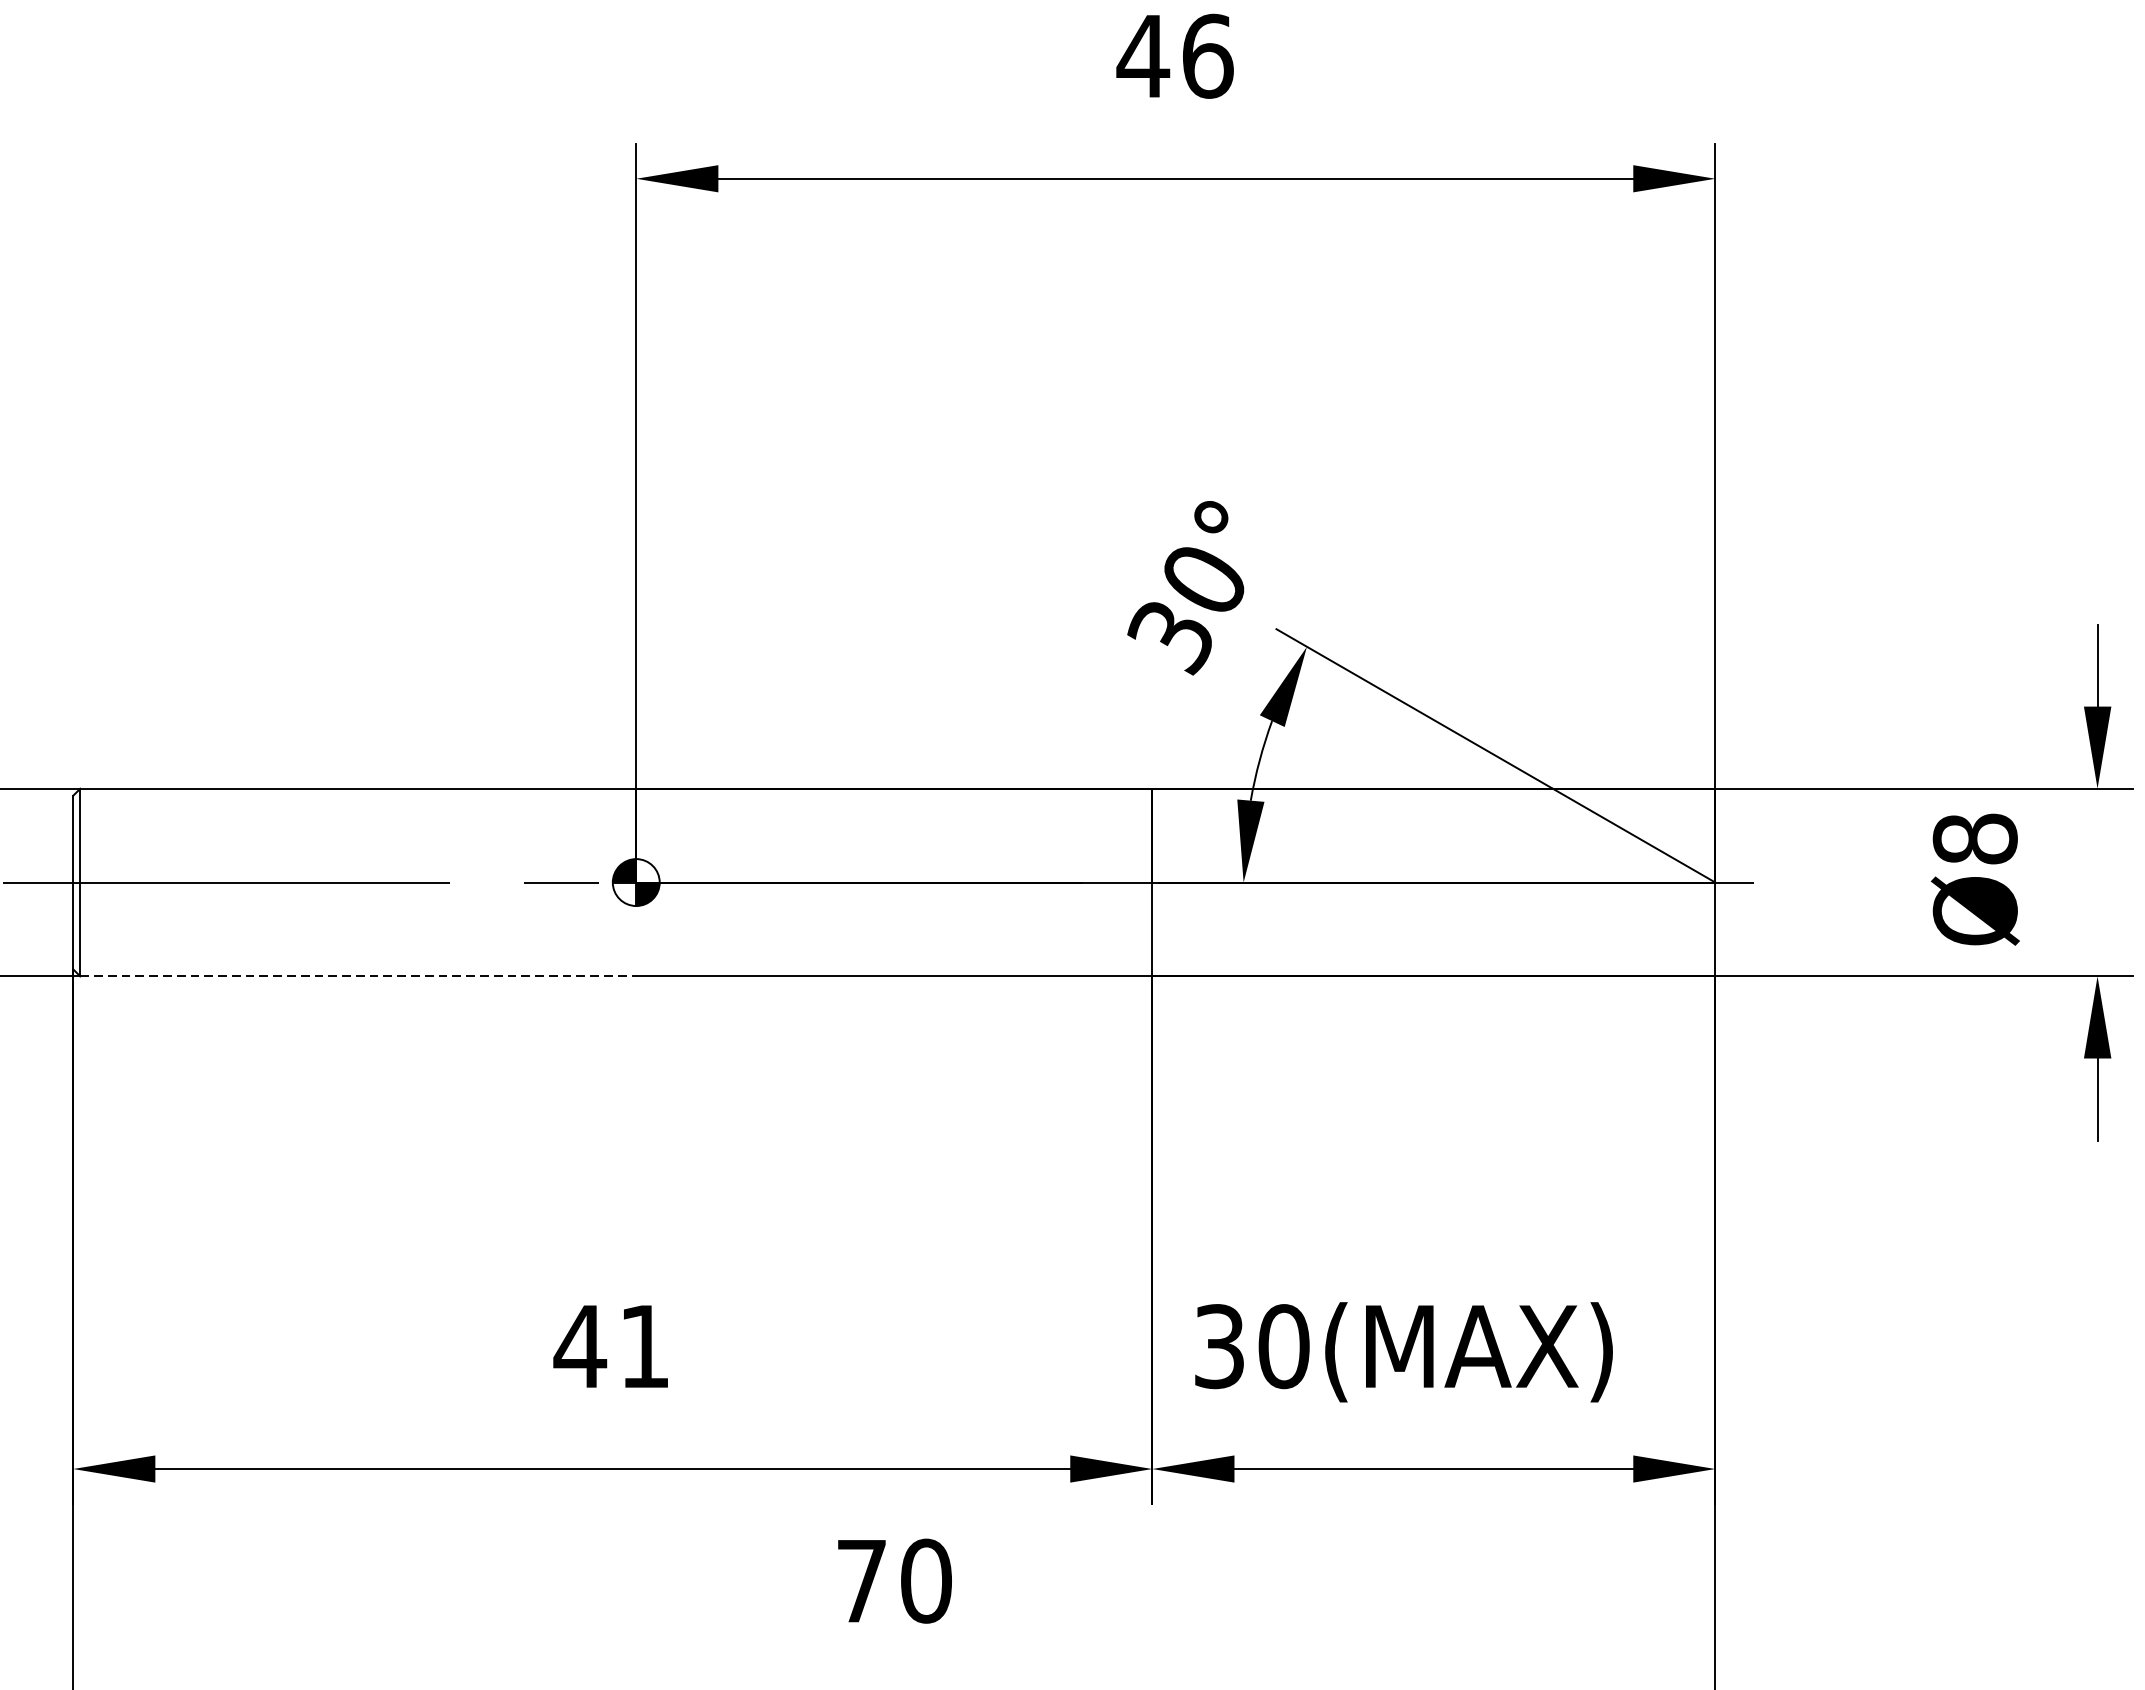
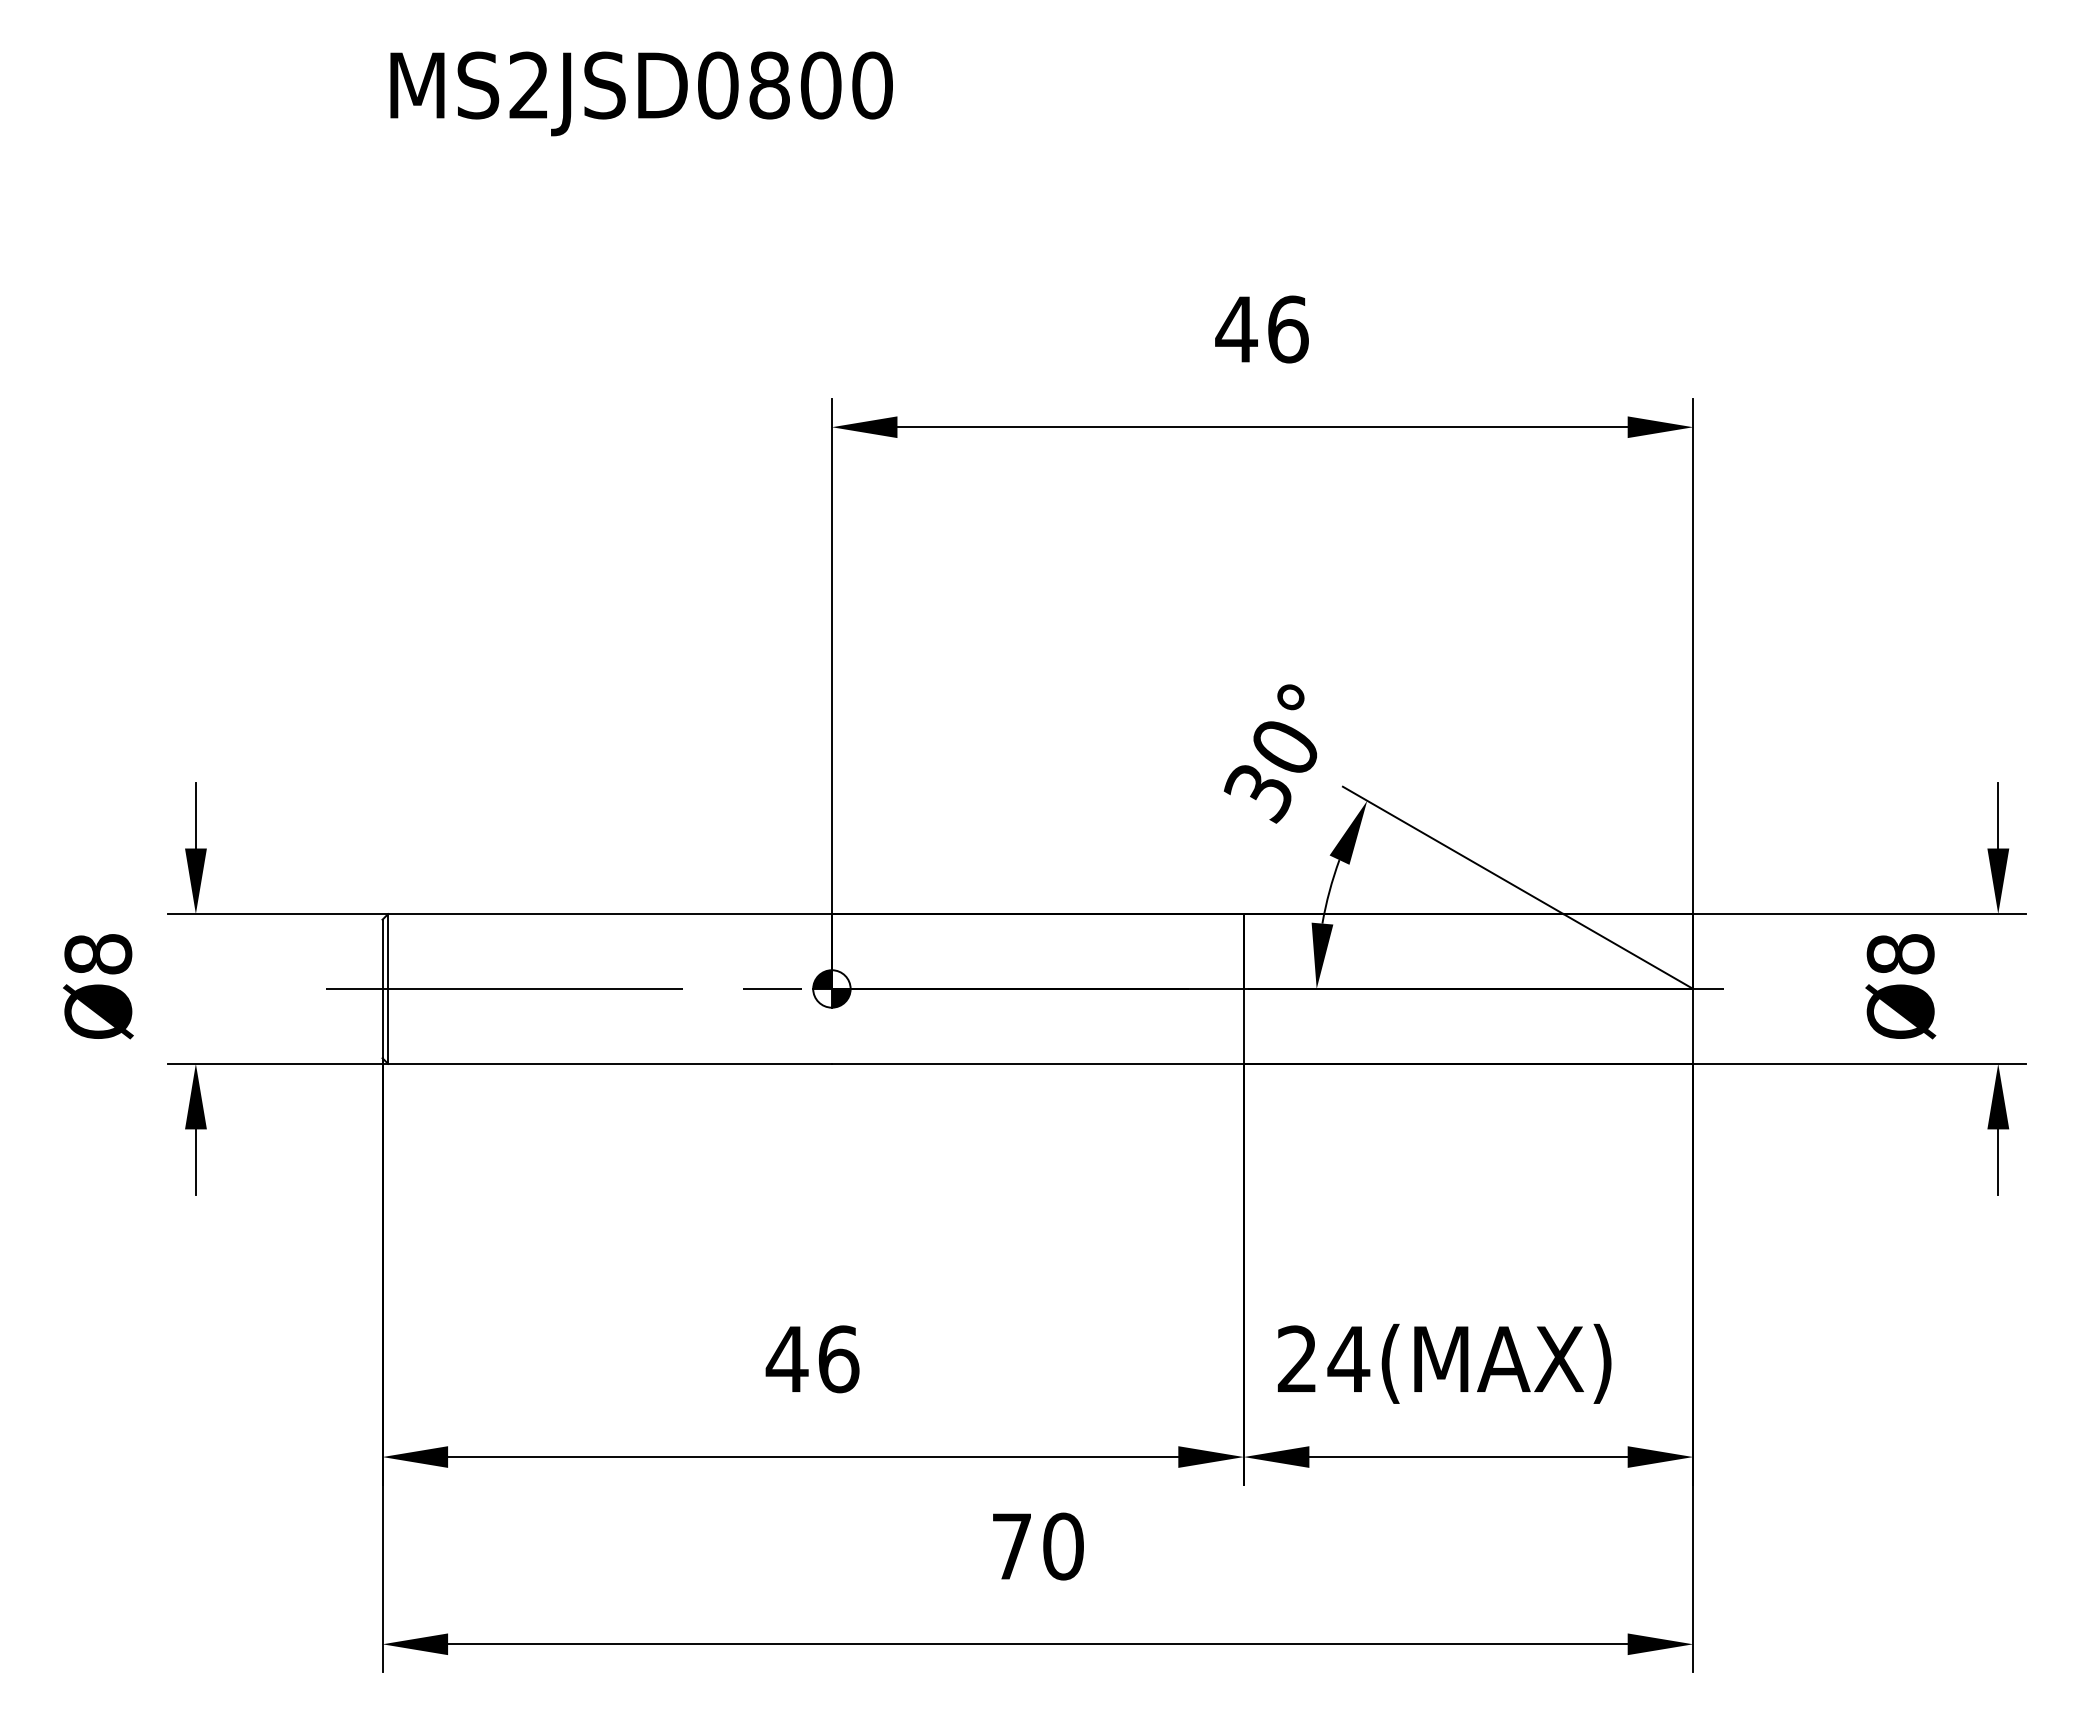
line: (358, 975) -> (610, 1063), dashed -> solid
text: (644, 1346) -> (838, 1359), 41 -> 46
text: (1252, 1346) -> (1323, 1359), 30(MAX) -> 24(MAX)

